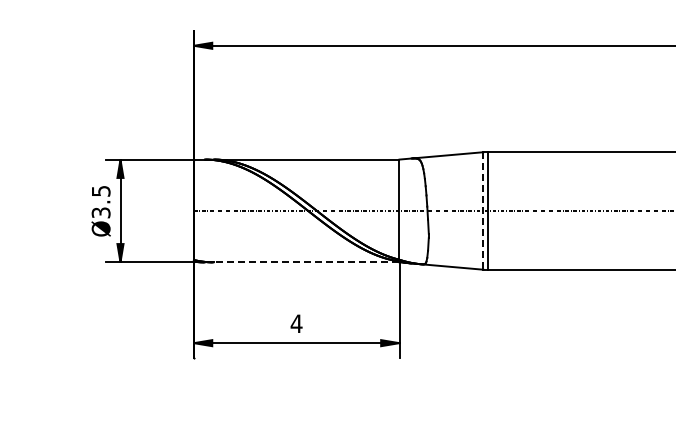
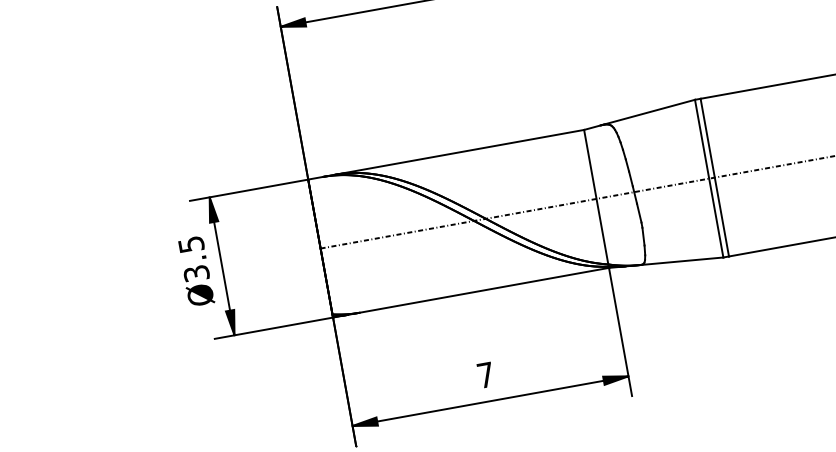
line: (483, 210) -> (709, 177), dashed -> solid
line: (296, 262) -> (470, 292), dashed -> solid
text: (296, 323) -> (485, 374), 4 -> 7

